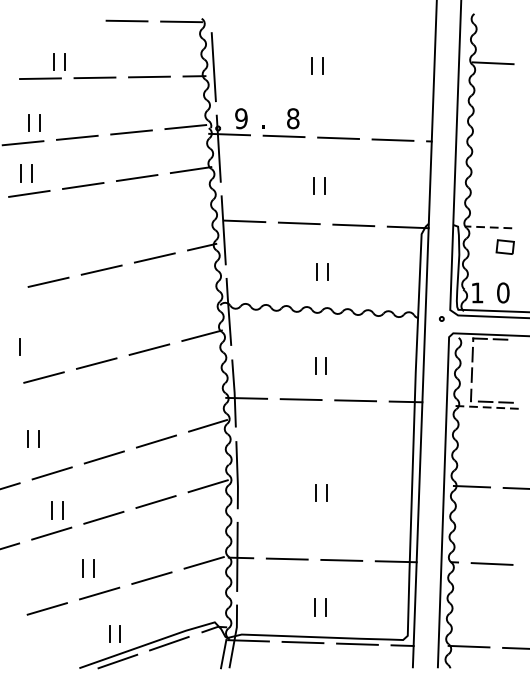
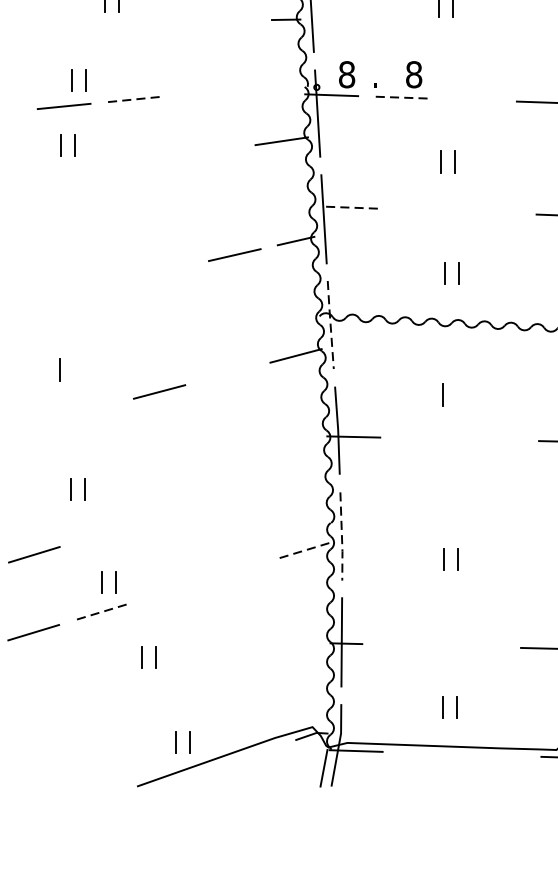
line: (149, 76) -> (227, 20), removed
line: (94, 77) -> (156, 21), removed
line: (40, 78) -> (86, 22), removed
text: (241, 118) -> (347, 74), 9 -> 8
line: (185, 127) -> (274, 86), removed
line: (131, 132) -> (204, 92), removed
line: (284, 136) -> (402, 97), solid -> dashed
line: (77, 137) -> (134, 99), solid -> dashed
line: (338, 138) -> (472, 100), removed
line: (136, 178) -> (211, 152), removed
line: (83, 185) -> (142, 161), removed
line: (29, 193) -> (72, 171), removed
line: (244, 221) -> (350, 207), solid -> dashed
line: (298, 223) -> (420, 210), removed
line: (353, 225) -> (492, 213), removed
line: (101, 269) -> (165, 270), removed
line: (48, 281) -> (97, 285), removed
line: (228, 311) -> (330, 324), solid -> dashed
line: (149, 349) -> (227, 373), removed
line: (325, 365) -> (455, 394), removed
line: (43, 377) -> (90, 409), removed
line: (300, 399) -> (423, 438), removed
line: (355, 400) -> (494, 439), removed
line: (208, 425) -> (304, 472), removed
line: (156, 441) -> (236, 492), removed
line: (103, 457) -> (168, 513), removed
line: (51, 473) -> (100, 534), removed
line: (237, 475) -> (341, 536), solid -> dashed
line: (207, 486) -> (303, 551), solid -> dashed
line: (155, 501) -> (235, 570), removed
line: (103, 517) -> (168, 591), removed
line: (51, 533) -> (100, 612), solid -> dashed
line: (286, 558) -> (405, 644), removed
line: (341, 559) -> (476, 645), removed
line: (203, 562) -> (297, 649), removed
line: (151, 577) -> (230, 669), removed
line: (99, 593) -> (163, 689), removed
line: (46, 608) -> (94, 709), removed
line: (302, 642) -> (426, 753), removed
line: (169, 643) -> (253, 754), removed
line: (357, 643) -> (497, 754), removed
line: (117, 661) -> (186, 777), removed

